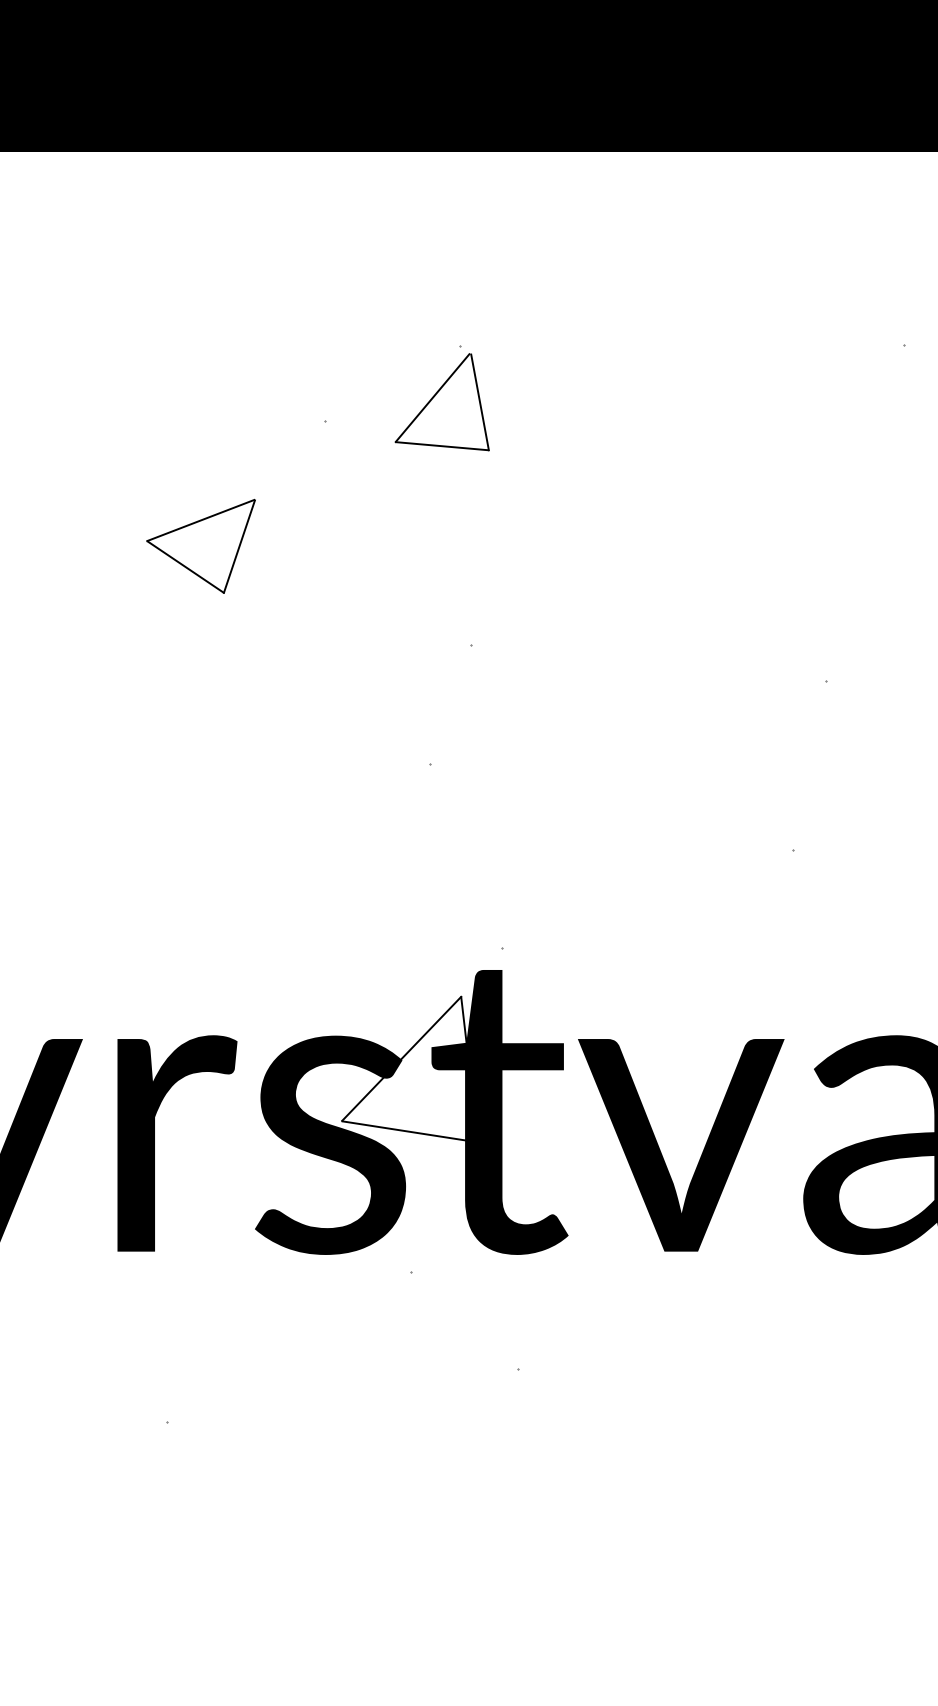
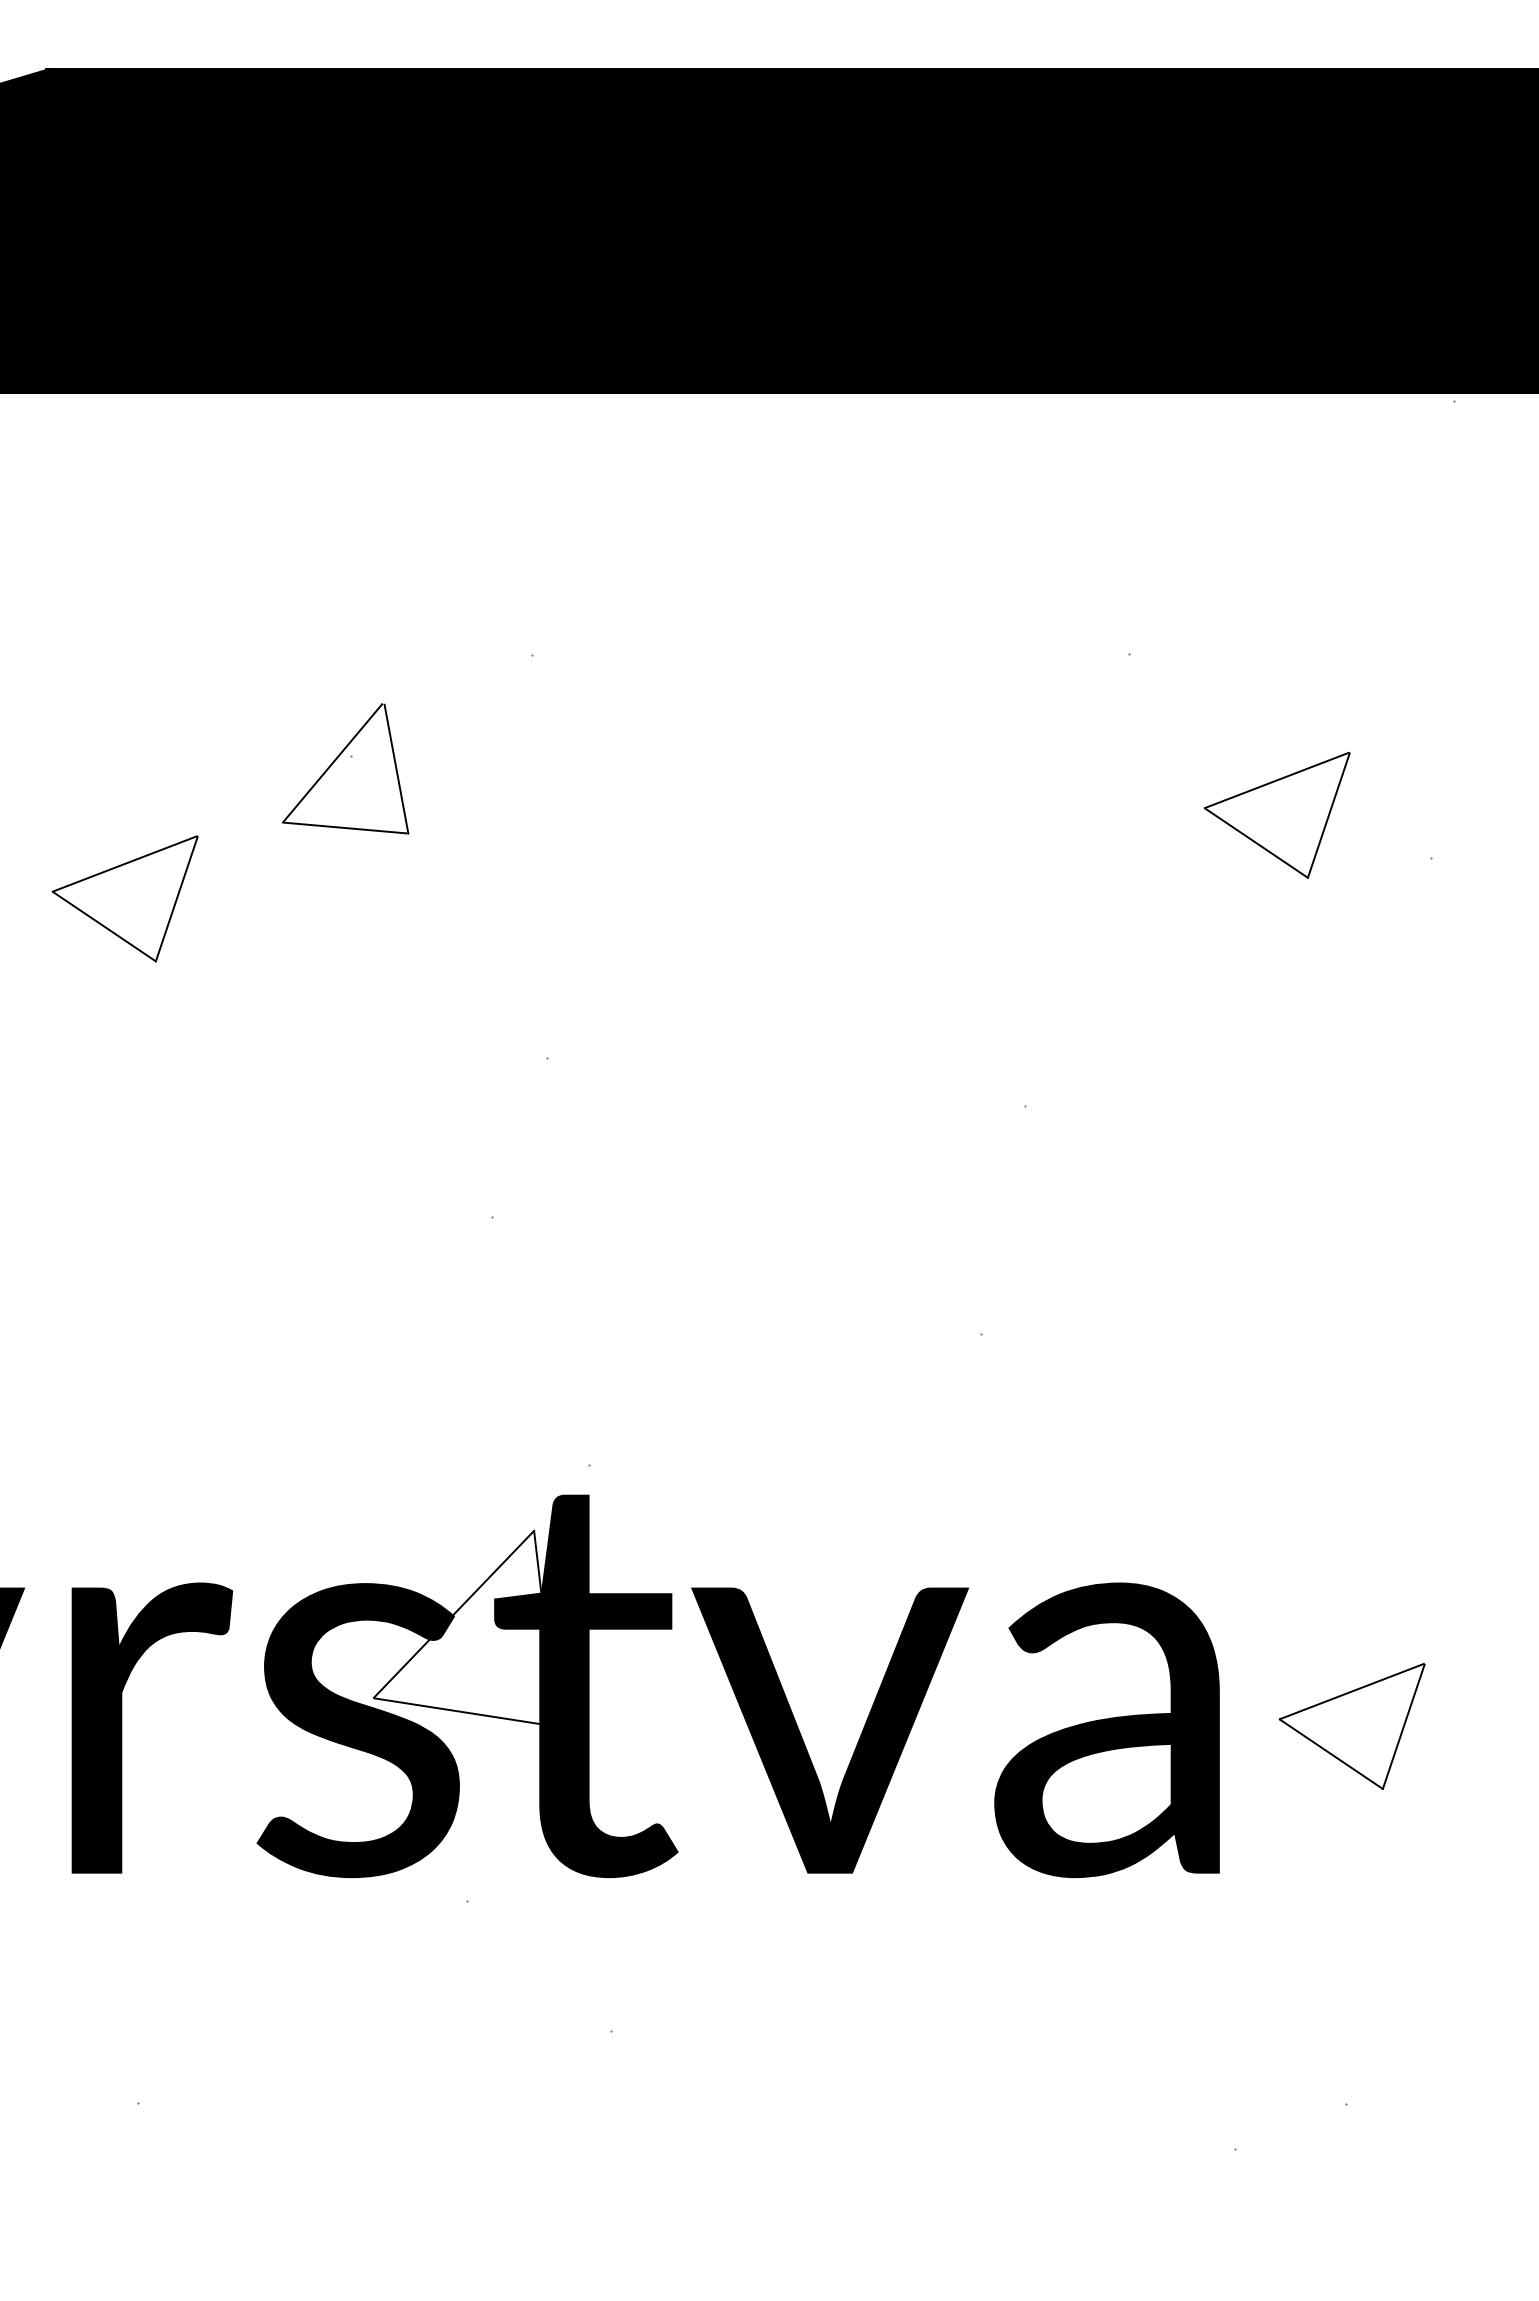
part: (442, 401) -> (345, 768), moved
part: (200, 546) -> (124, 898), moved

